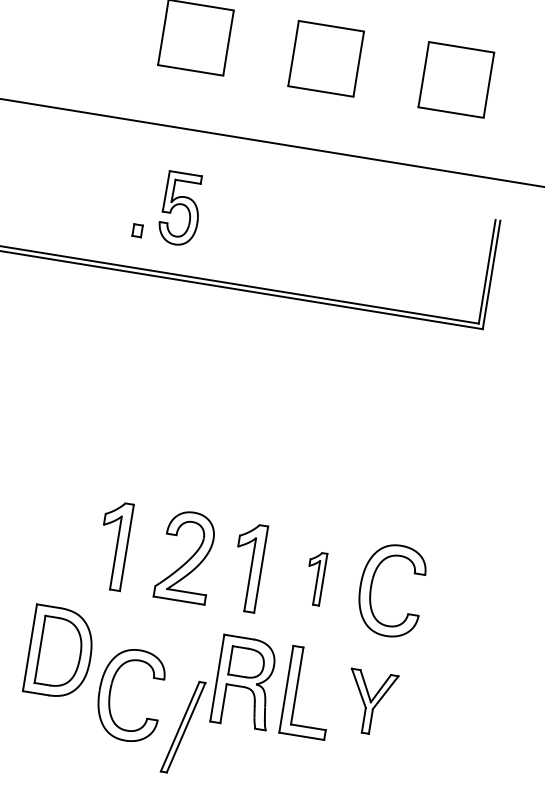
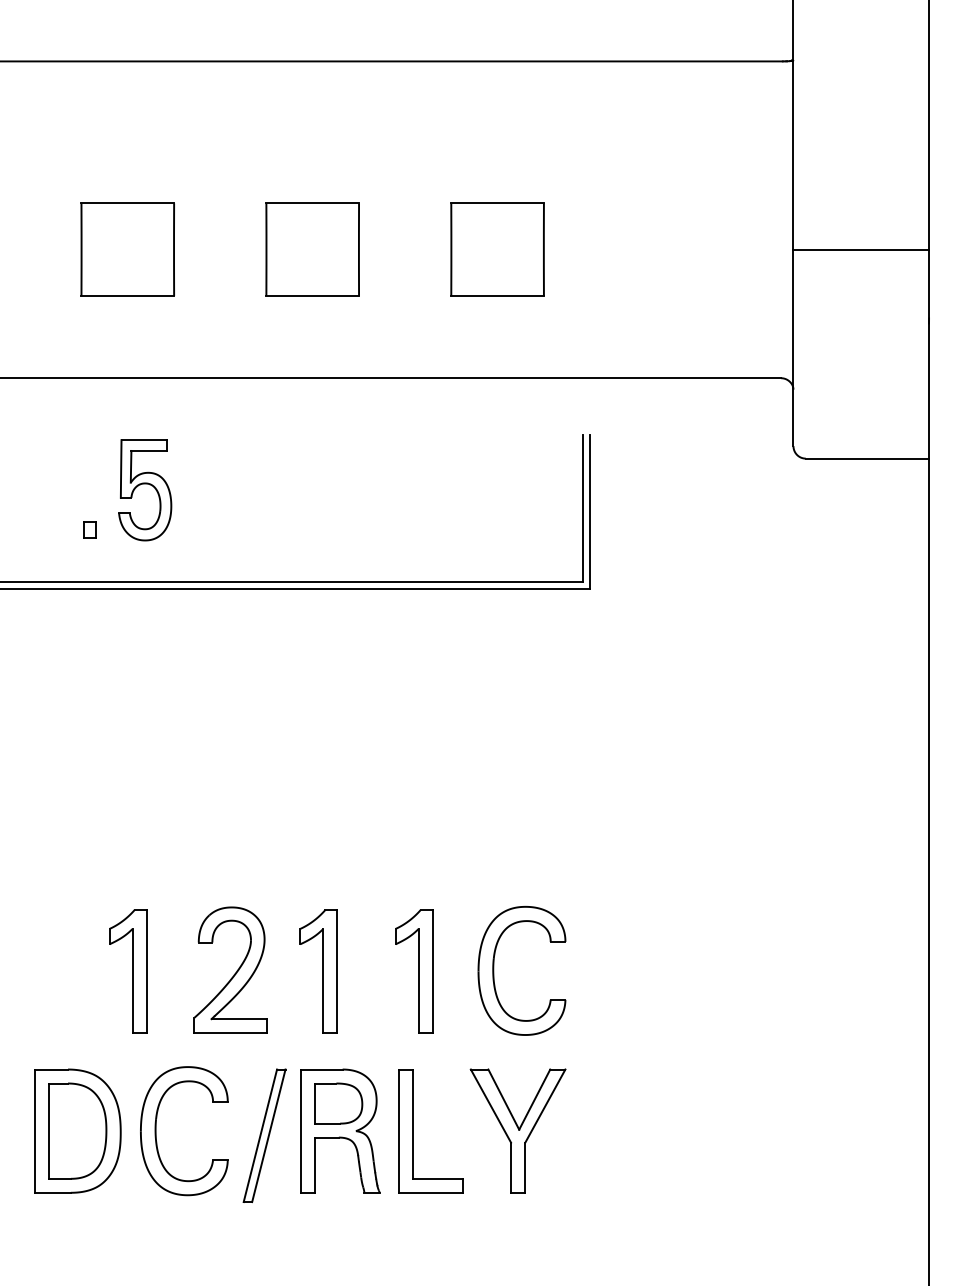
part: (315, 578) -> (414, 971), size x1.67
part: (110, 692) -> (156, 1131), moved
part: (369, 702) -> (517, 1130), size x1.43
part: (183, 727) -> (264, 1135), moved

